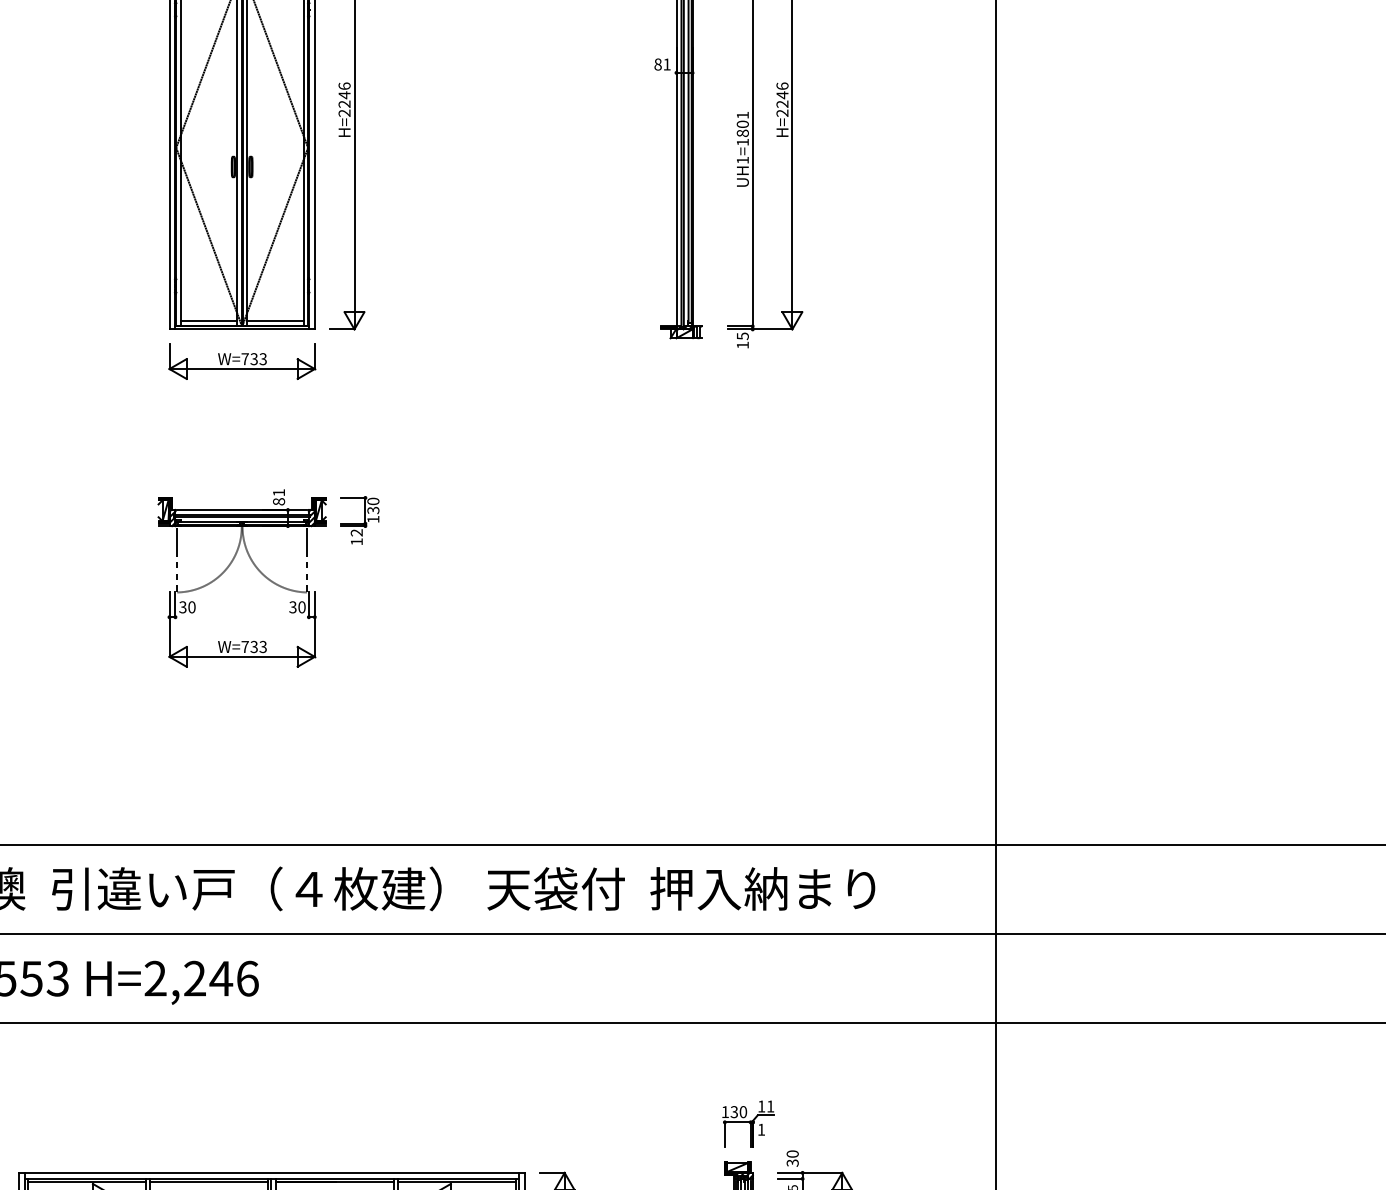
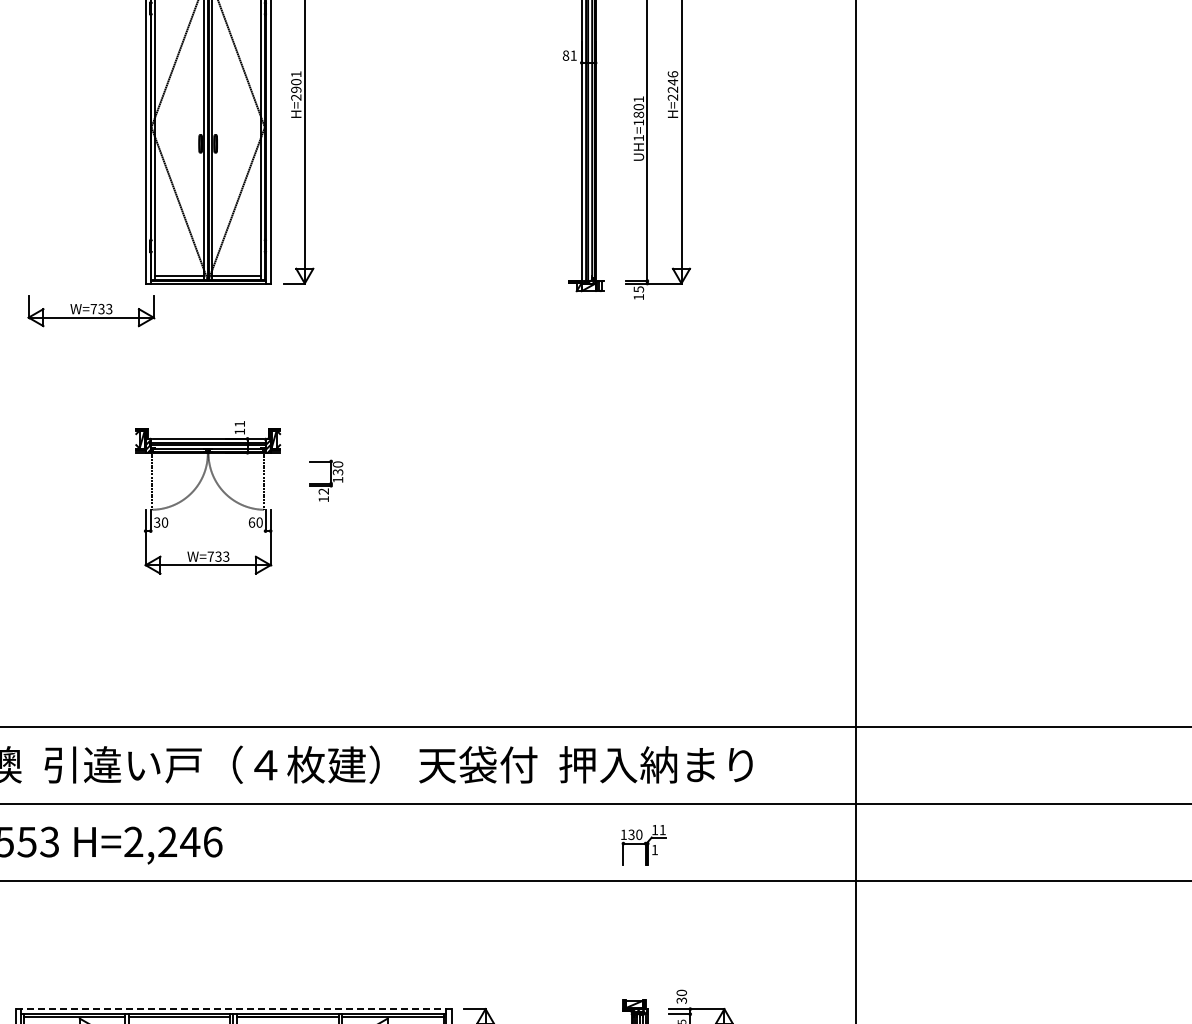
text: (344, 95) -> (296, 82), H=2246 -> H=2901
part: (242, 361) -> (91, 311), moved
text: (278, 501) -> (239, 431), 81 -> 11
part: (359, 520) -> (326, 480), moved
text: (292, 607) -> (251, 522), 30 -> 60
part: (748, 1124) -> (643, 845), moved
line: (271, 1173) -> (233, 1009), solid -> dashed

